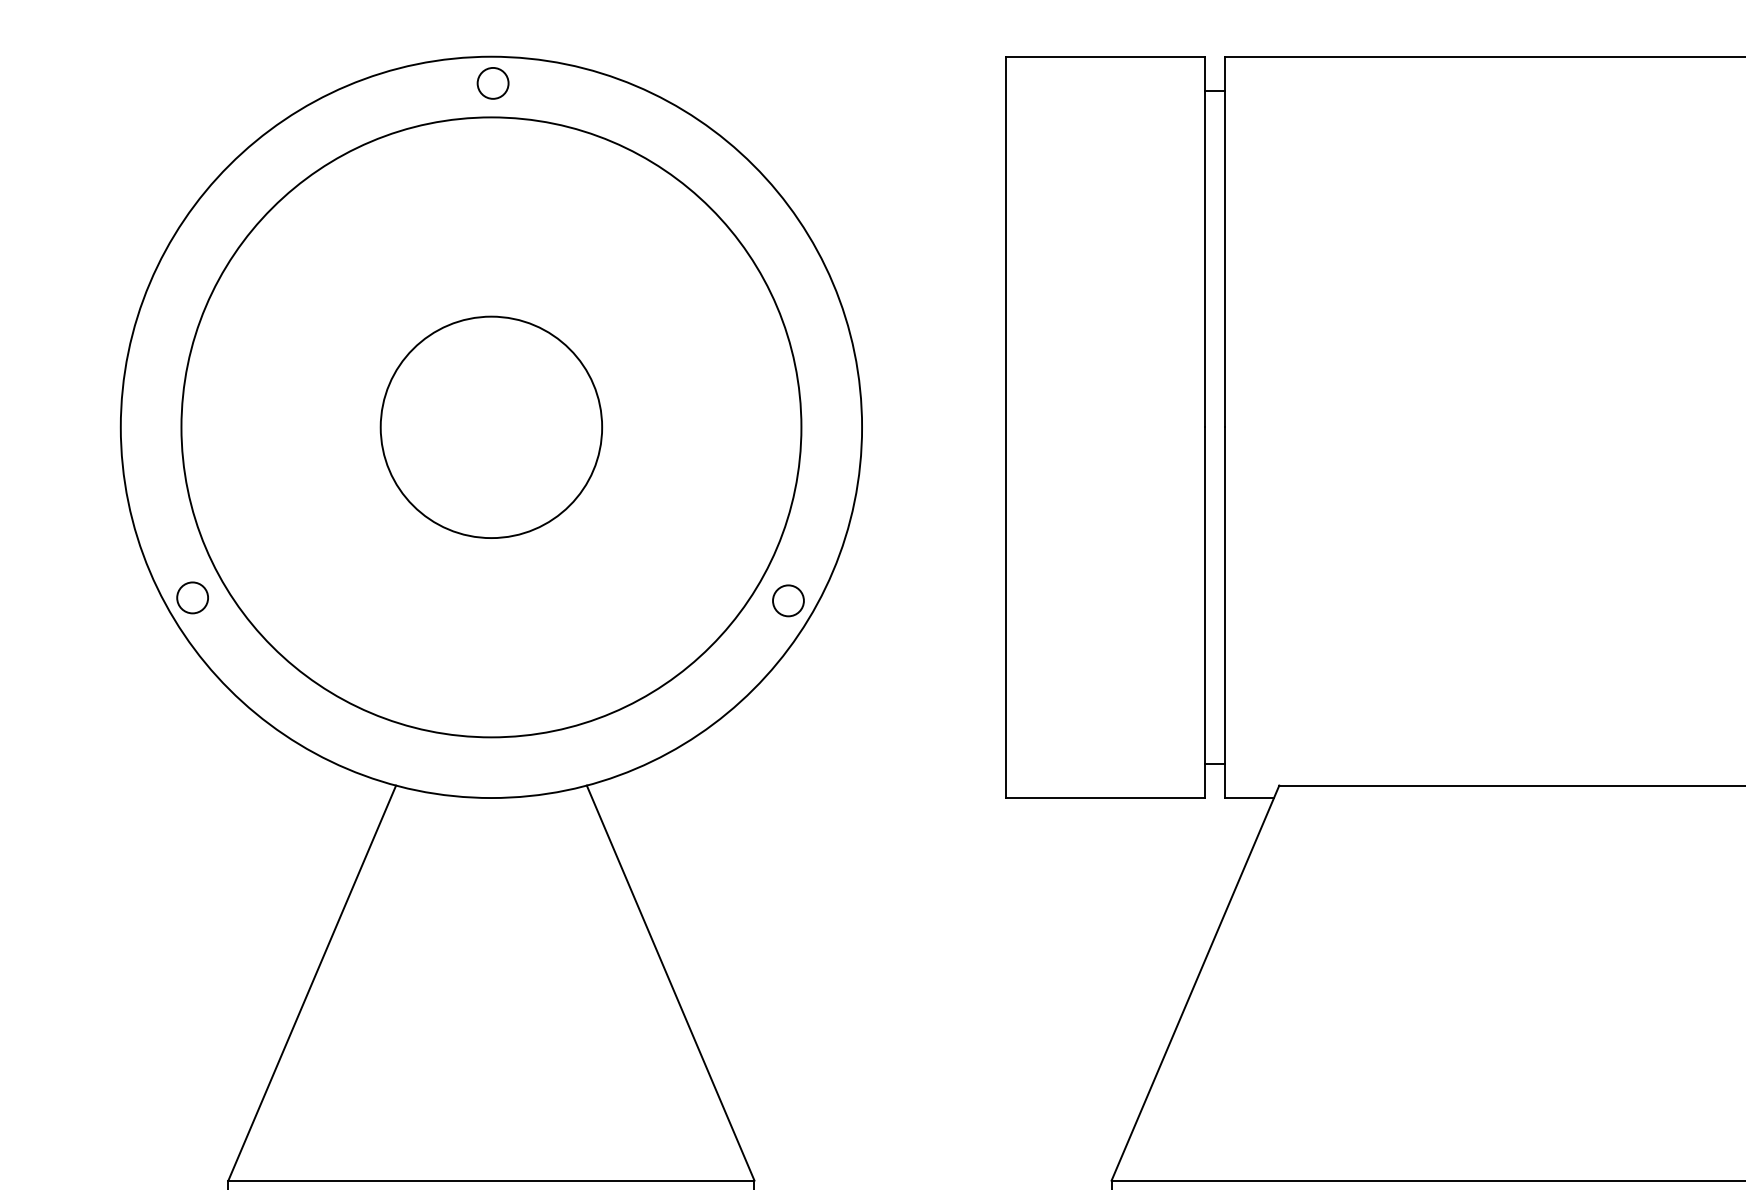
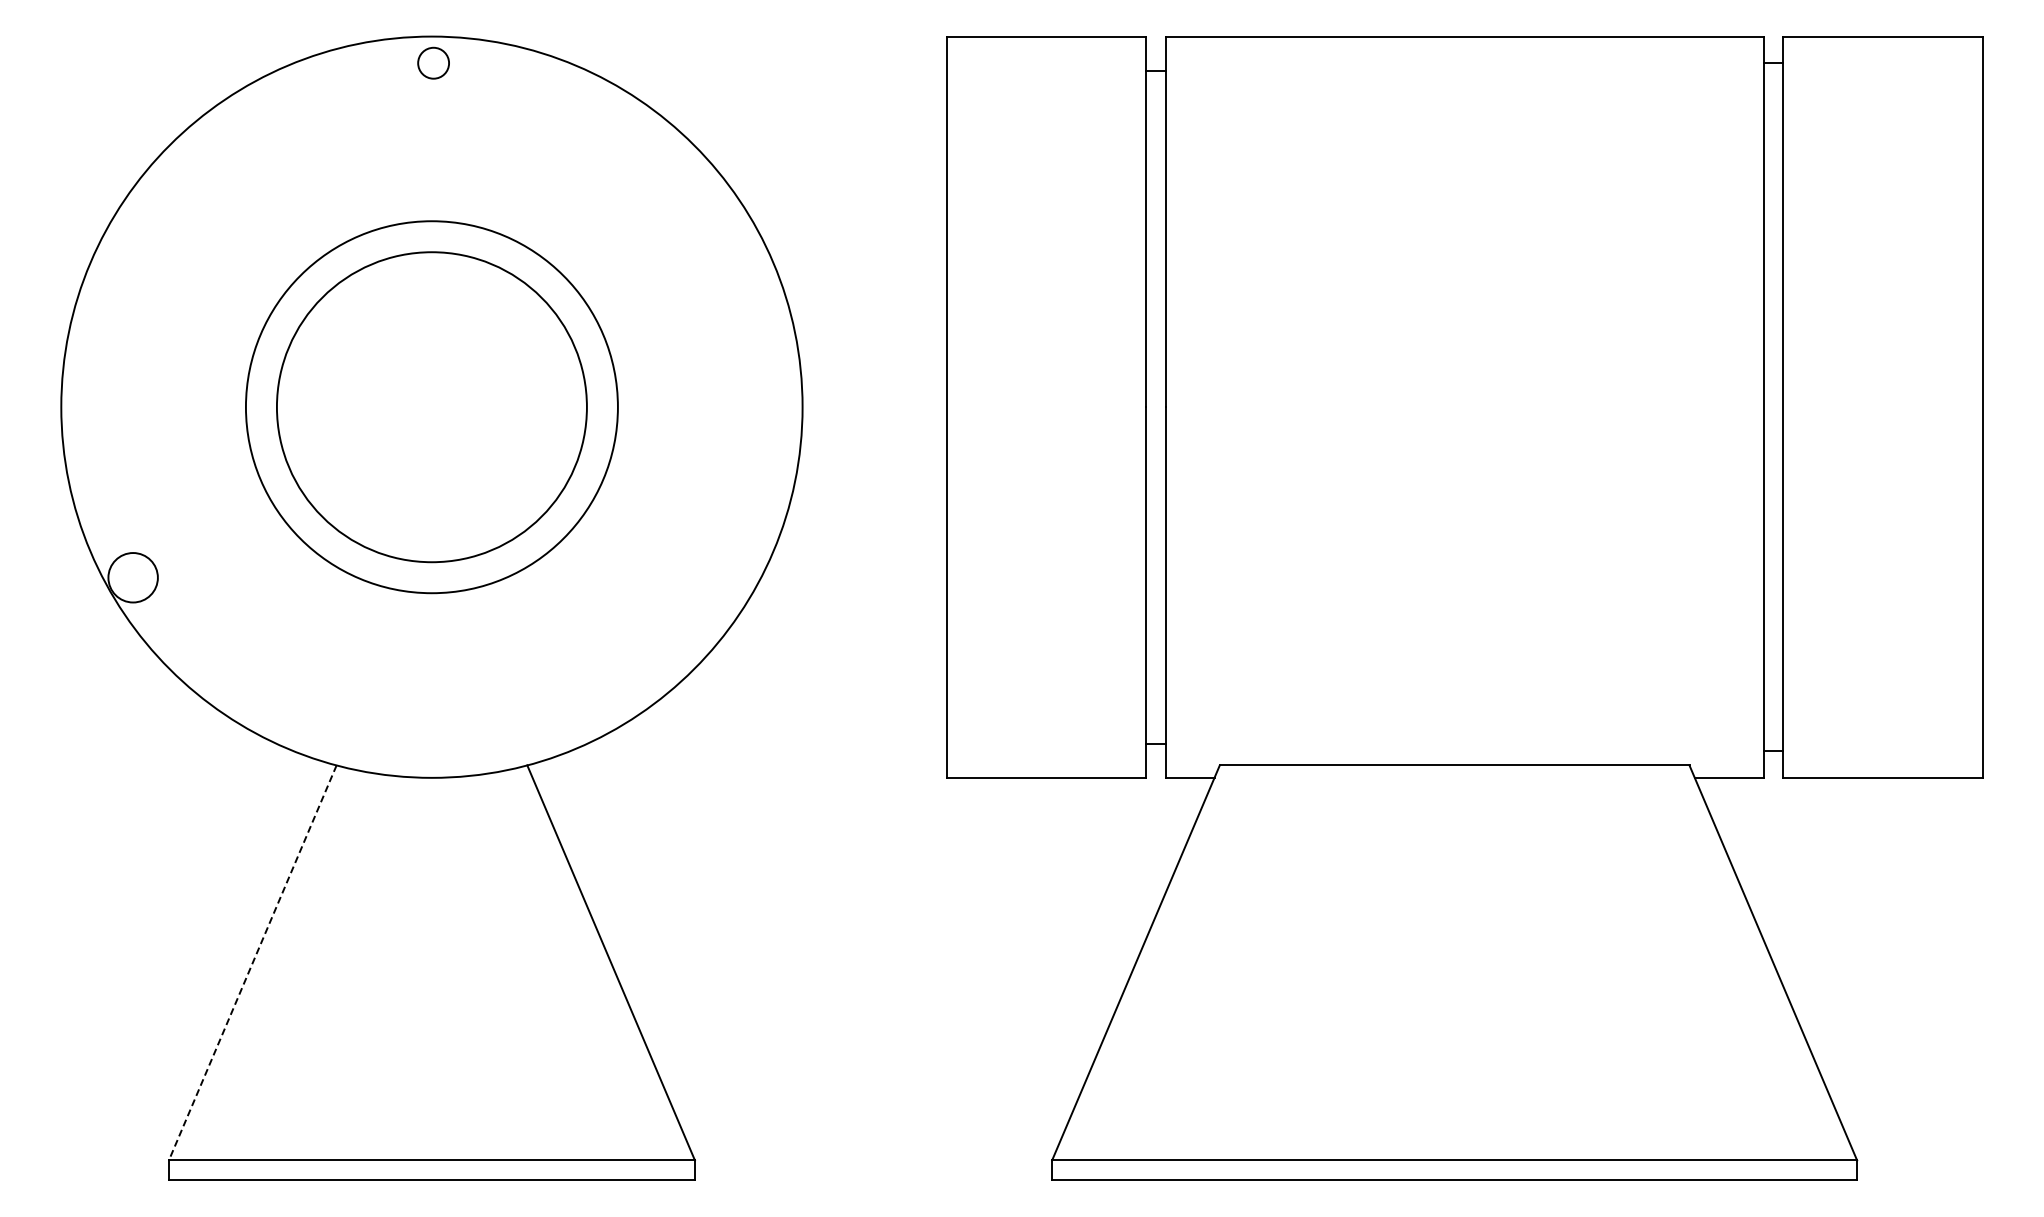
circle: (491, 426) -> (431, 406), size x1.4
circle: (491, 427) -> (431, 407), size x0.6
circle: (192, 597) -> (132, 577), size x1.6
circle: (788, 600) -> (728, 580), removed
line: (312, 982) -> (252, 962), solid -> dashed

